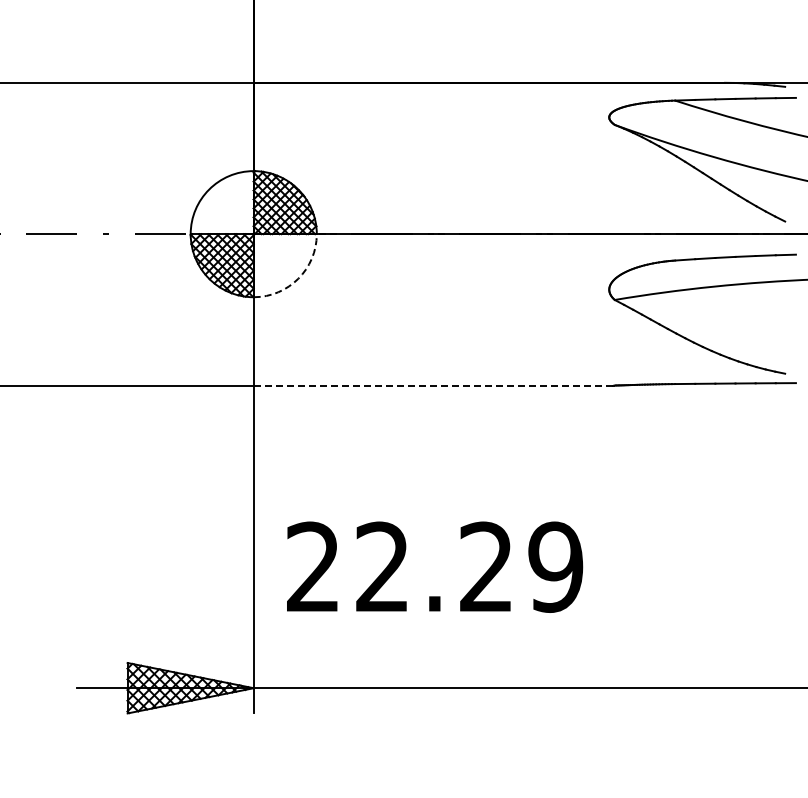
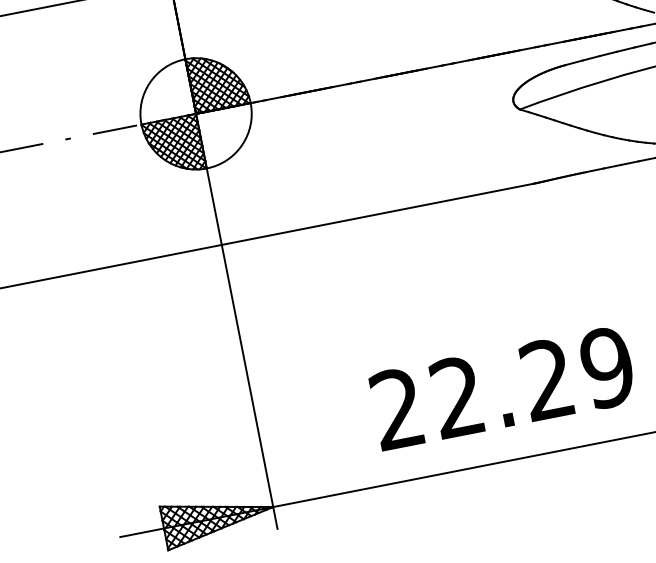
arc: (298, 278) -> (242, 144), dashed -> solid
line: (433, 385) -> (377, 214), dashed -> solid
text: (435, 566) -> (503, 387), moved

